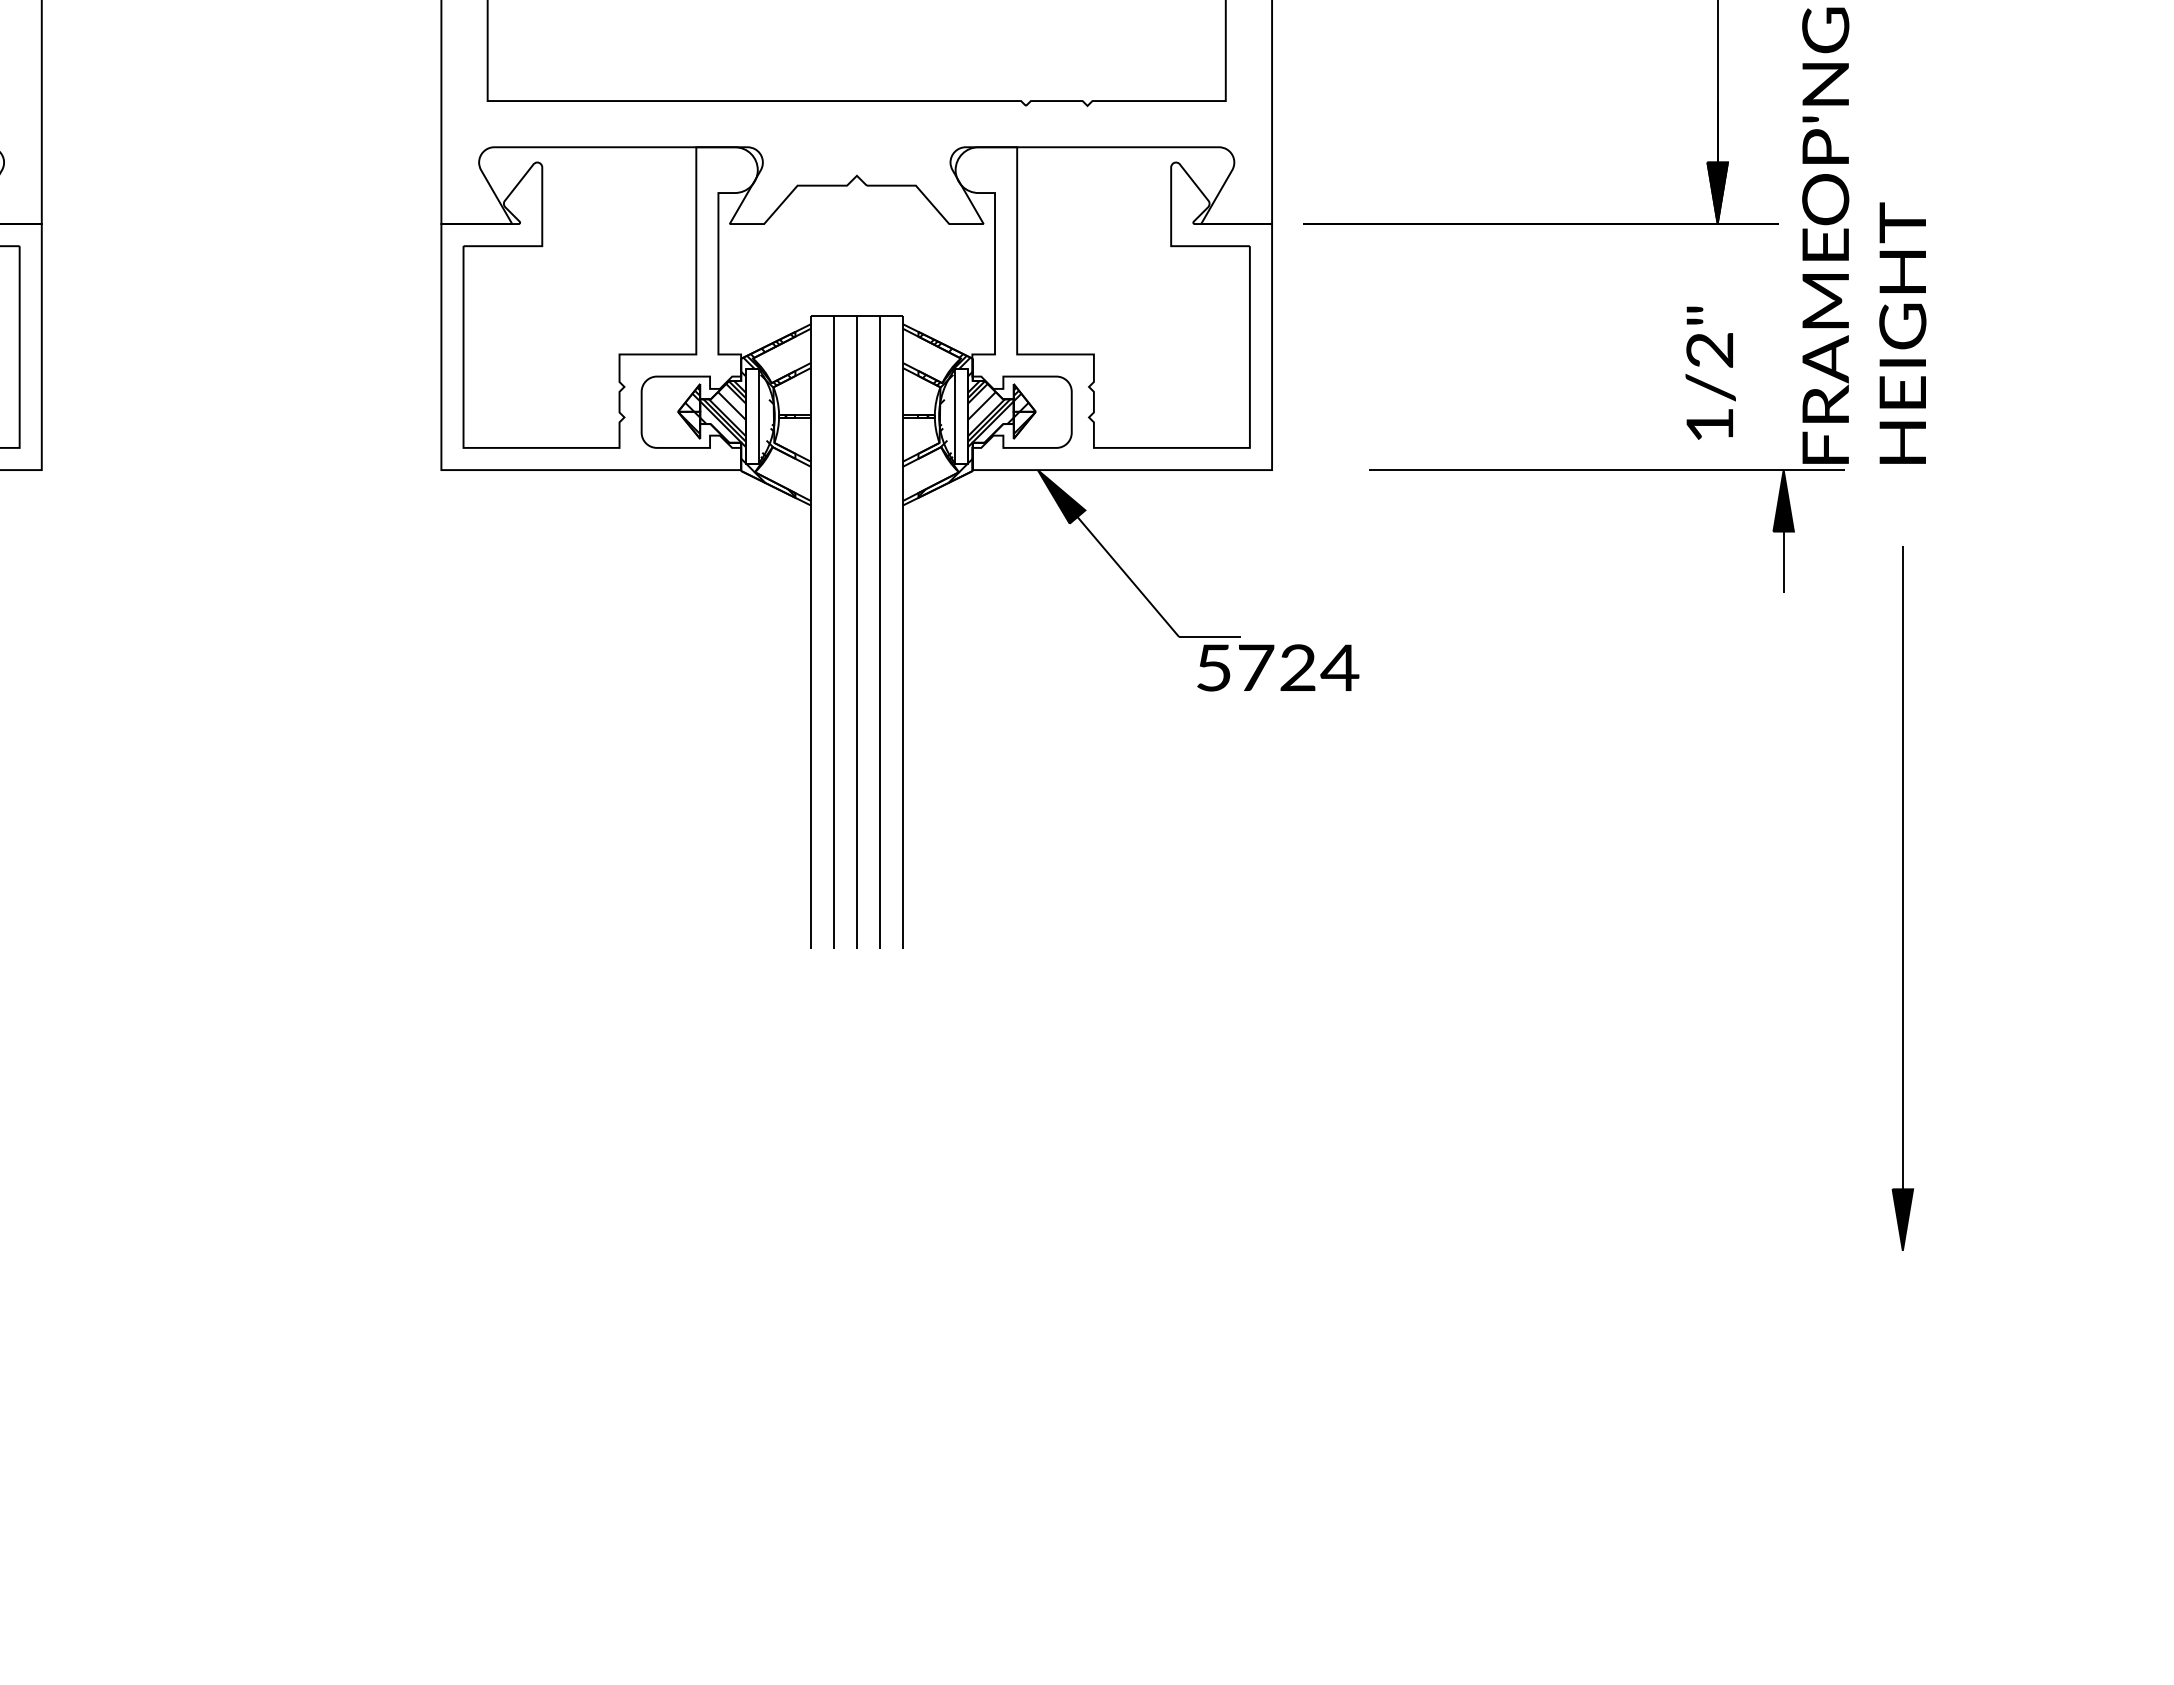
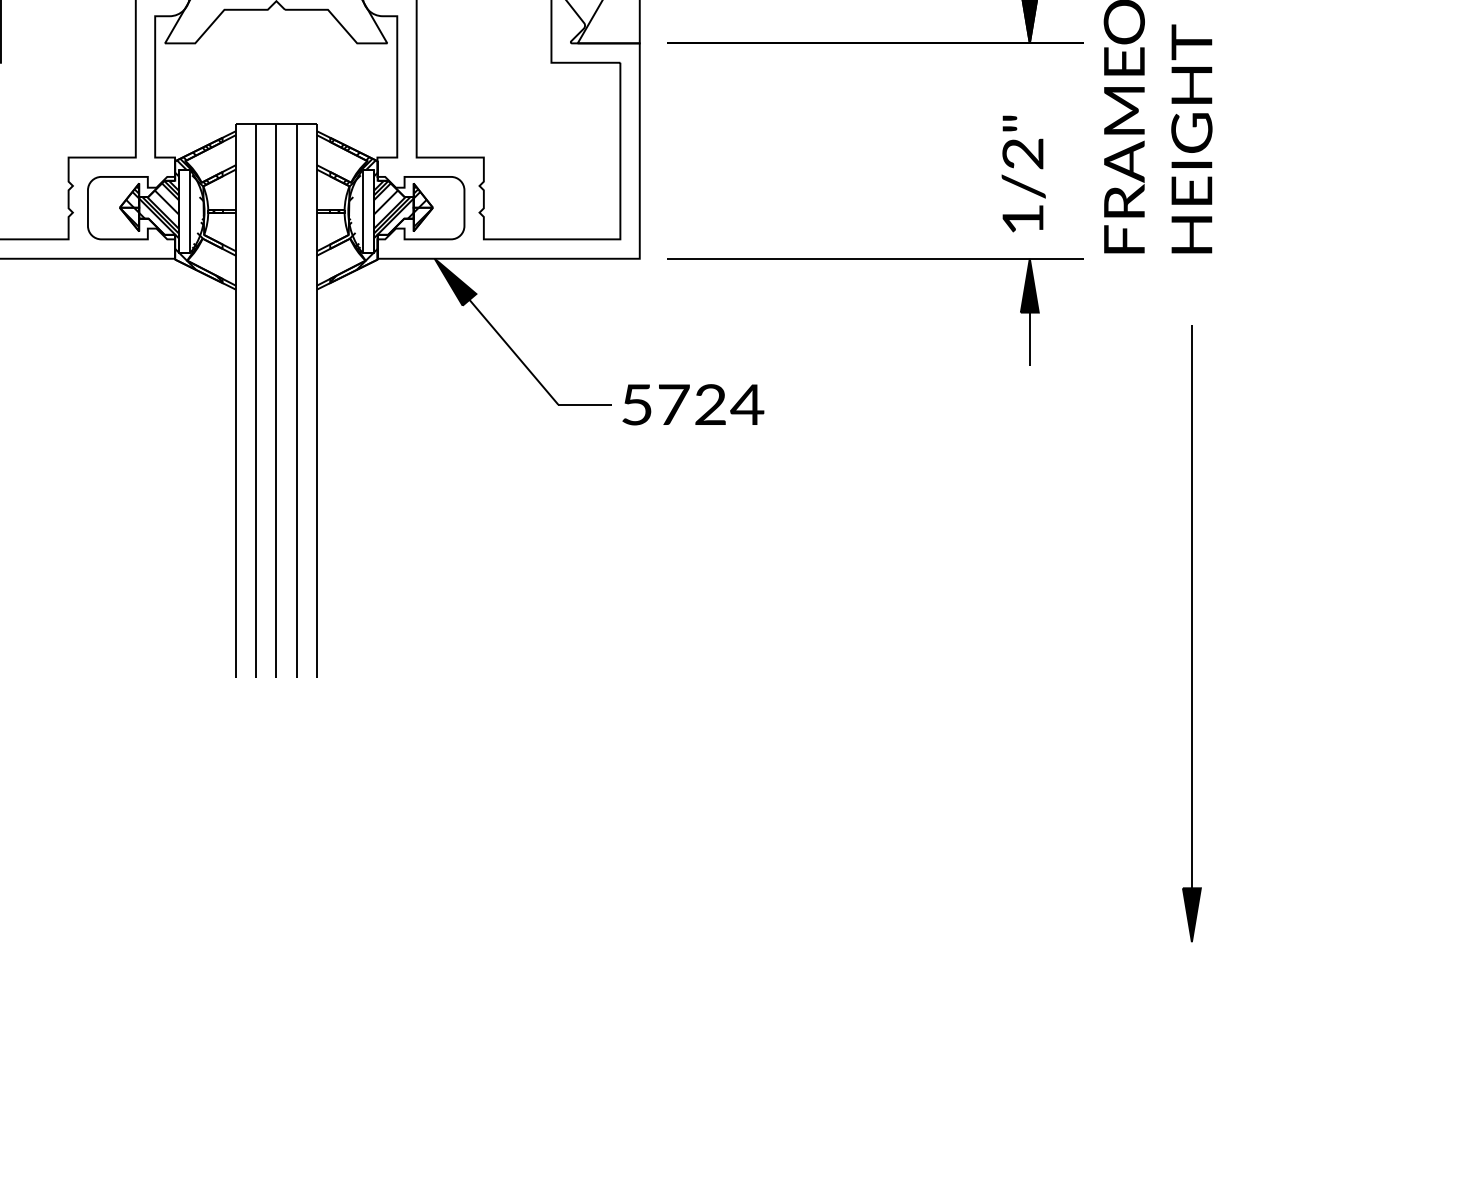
part: (1606, 470) -> (874, 259), moved
text: (1278, 667) -> (693, 404), moved

